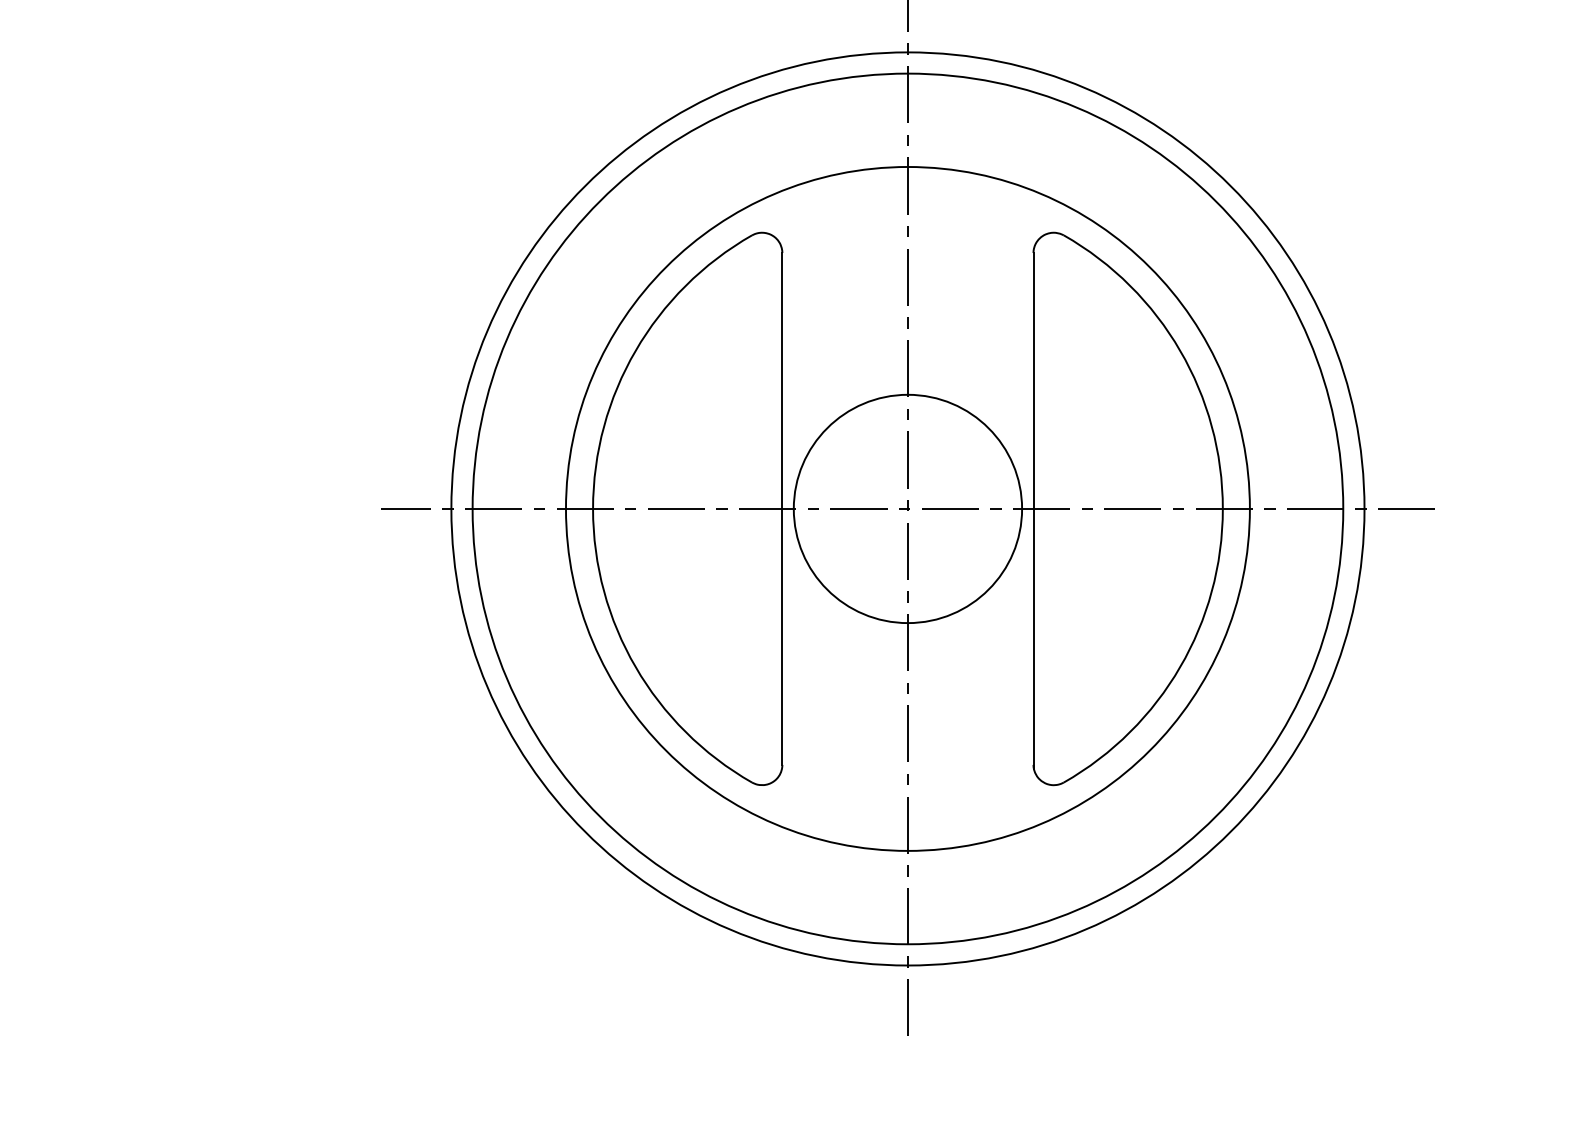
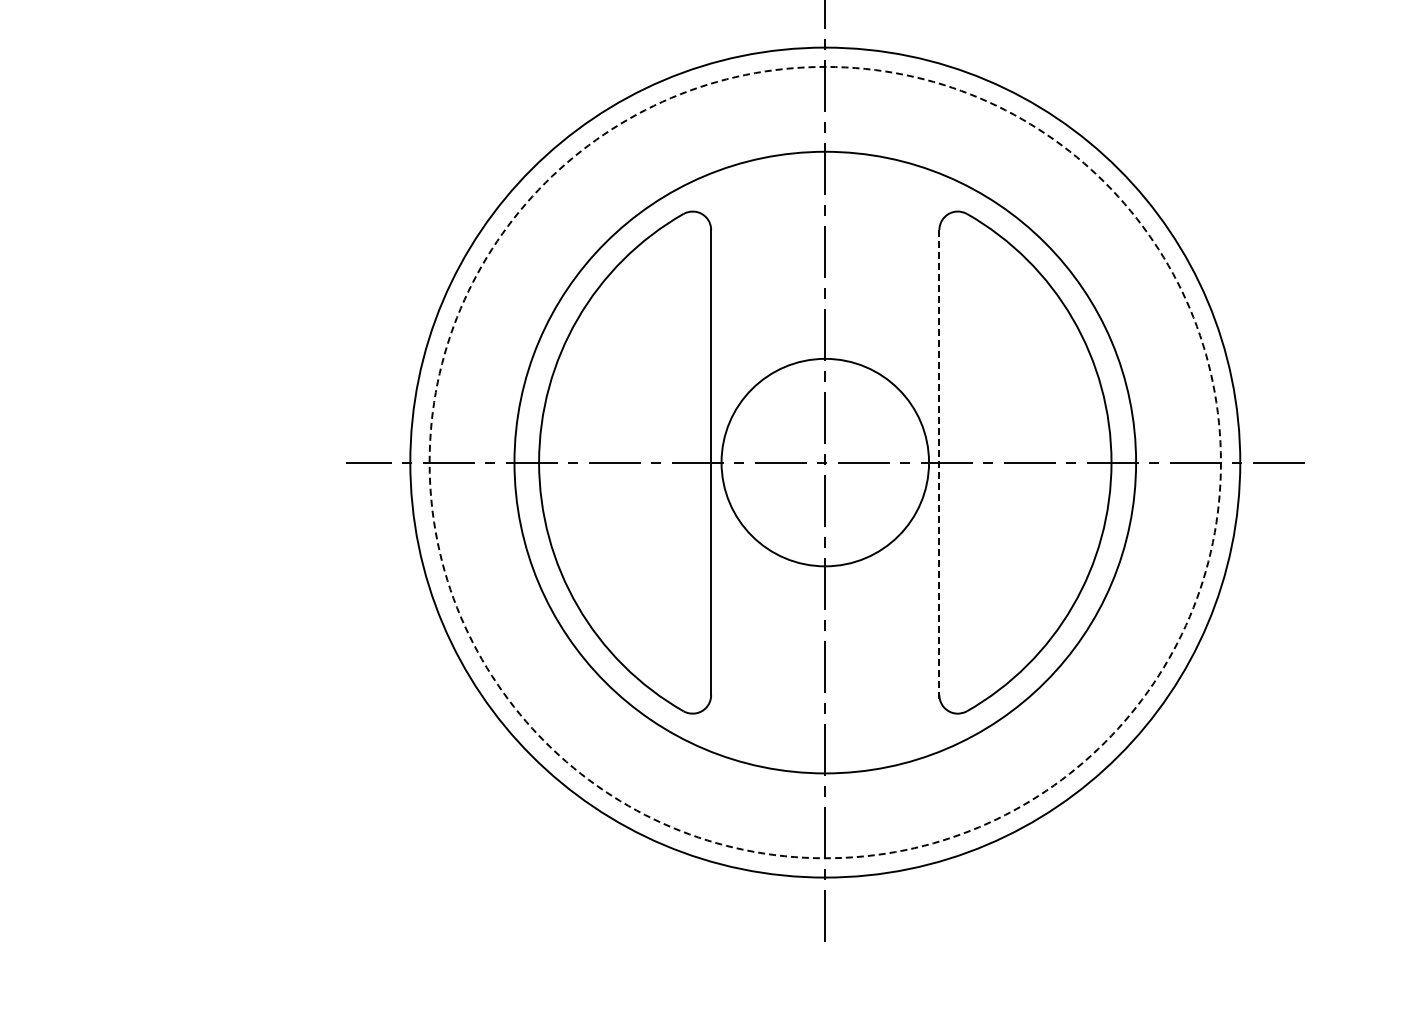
circle: (907, 508) -> (824, 462), solid -> dashed
line: (1033, 511) -> (939, 464), solid -> dashed

